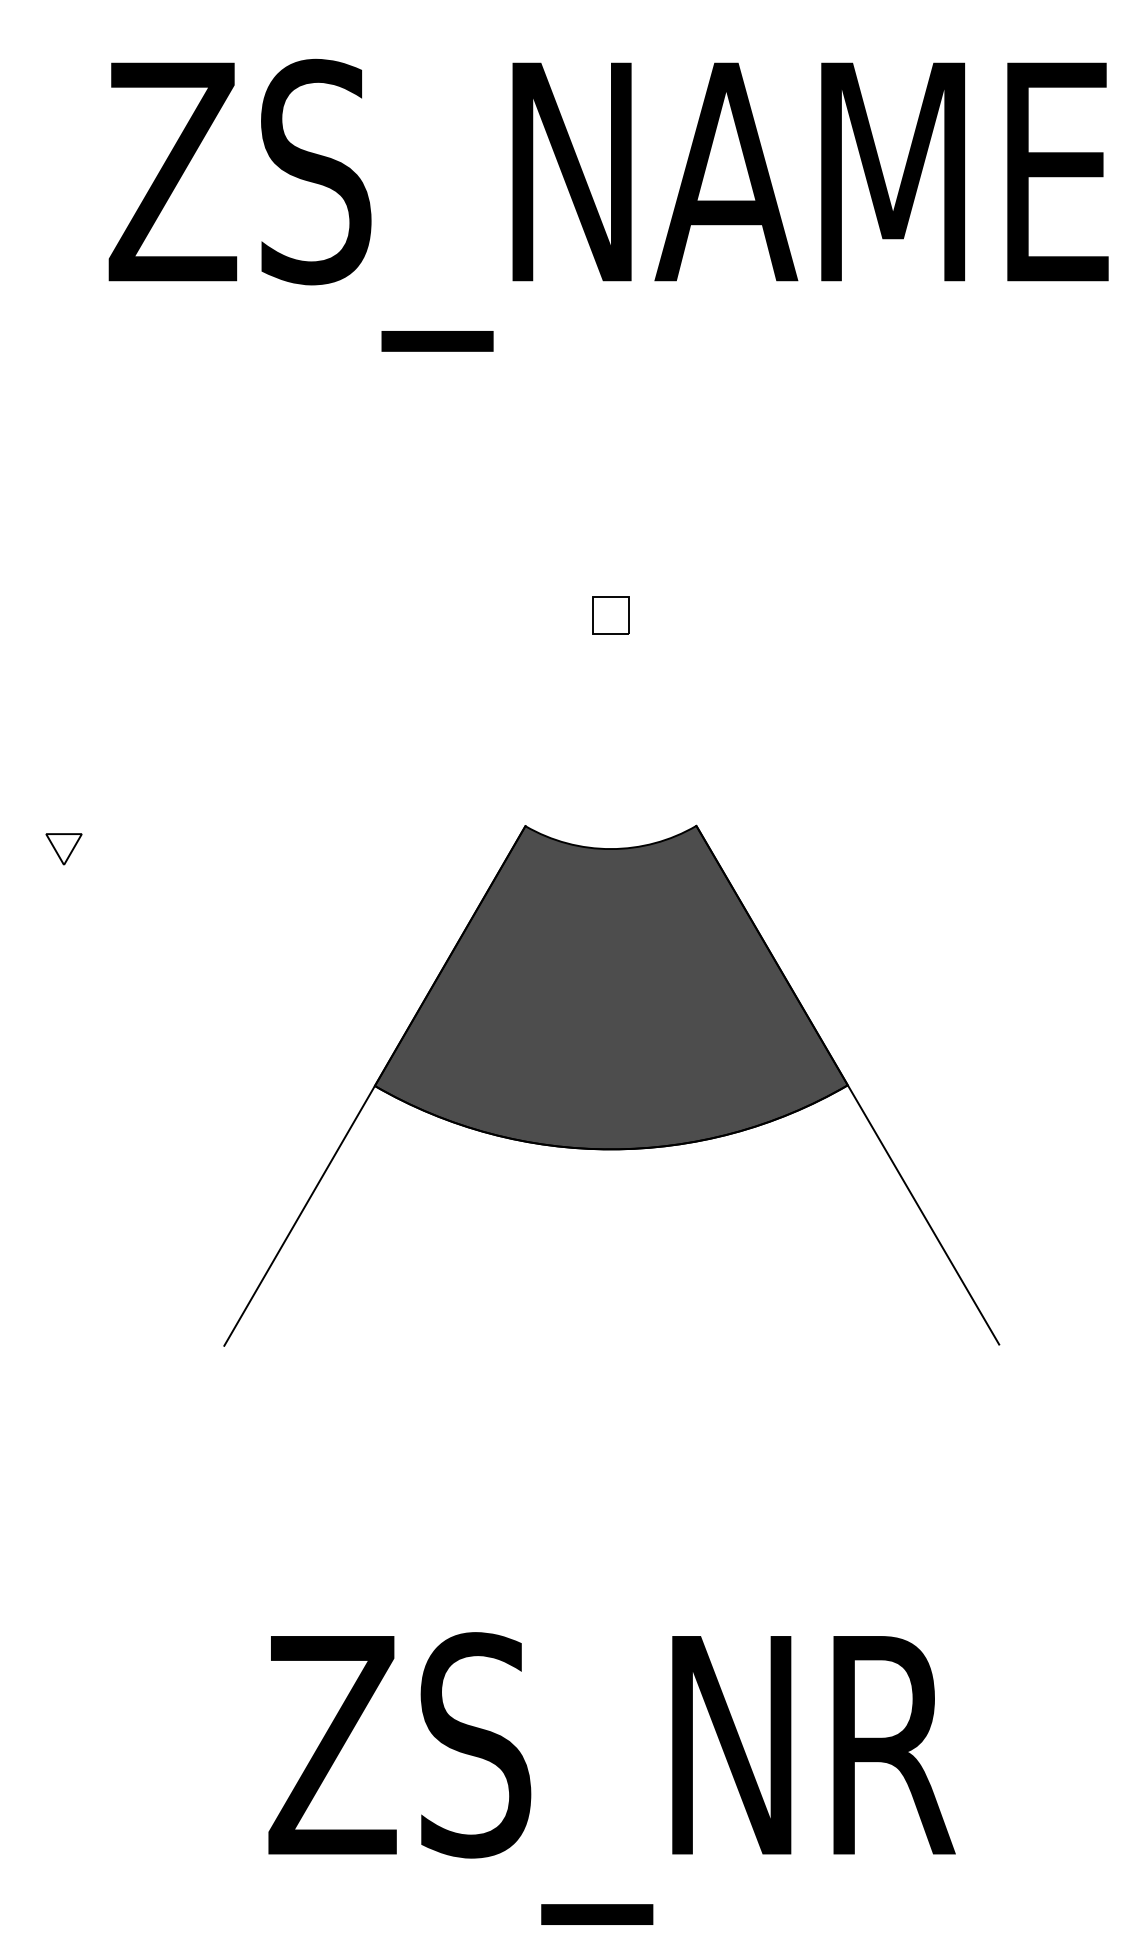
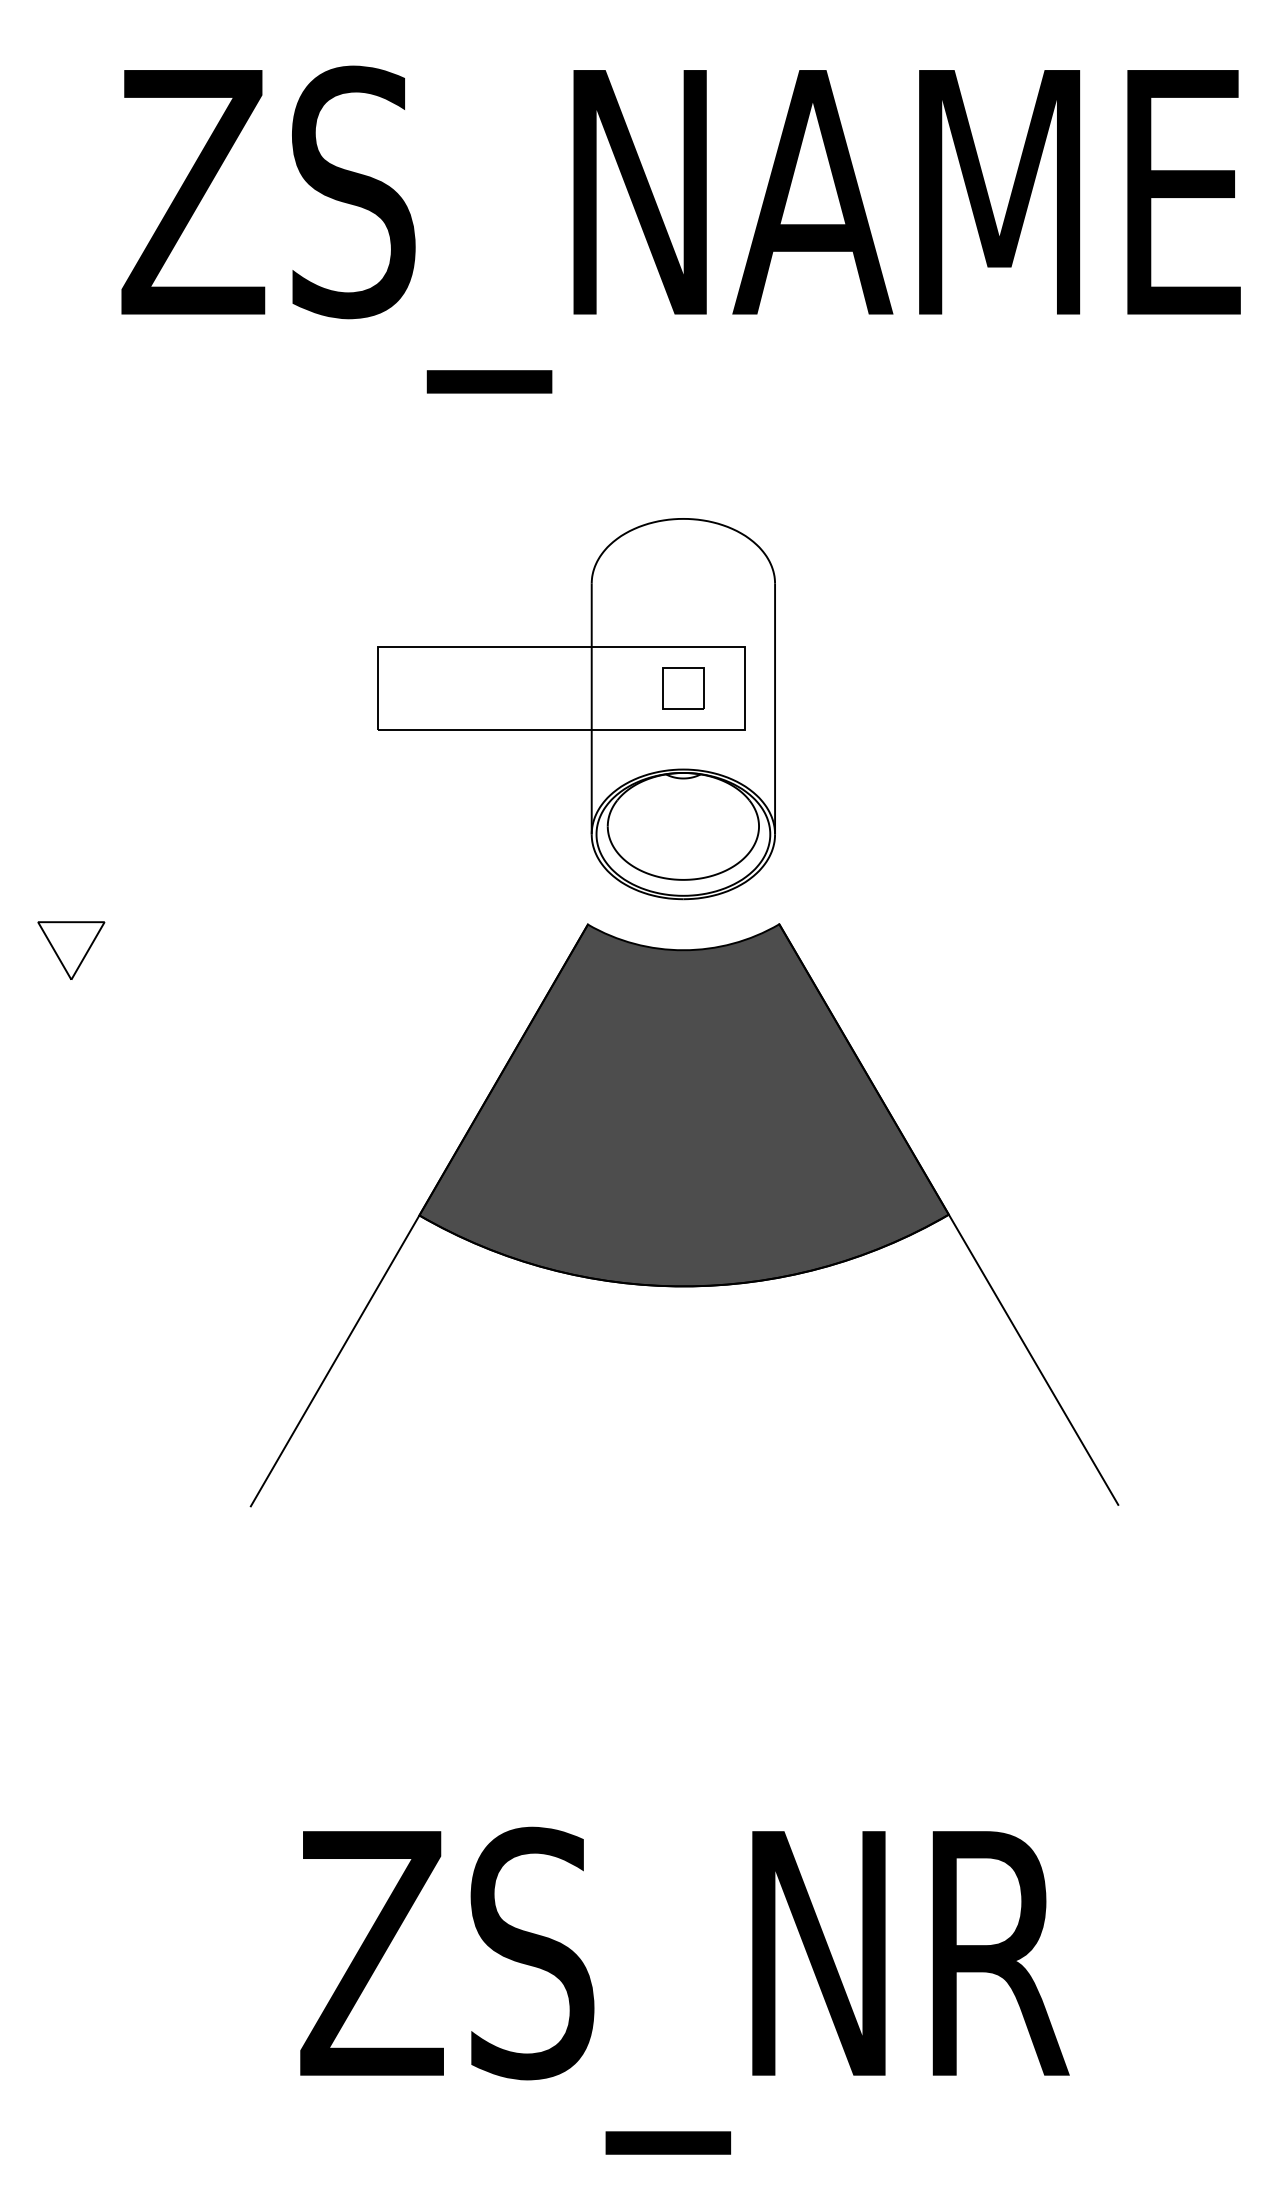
part: (515, 634) -> (576, 709), added
part: (64, 849) -> (71, 950), size x1.67

